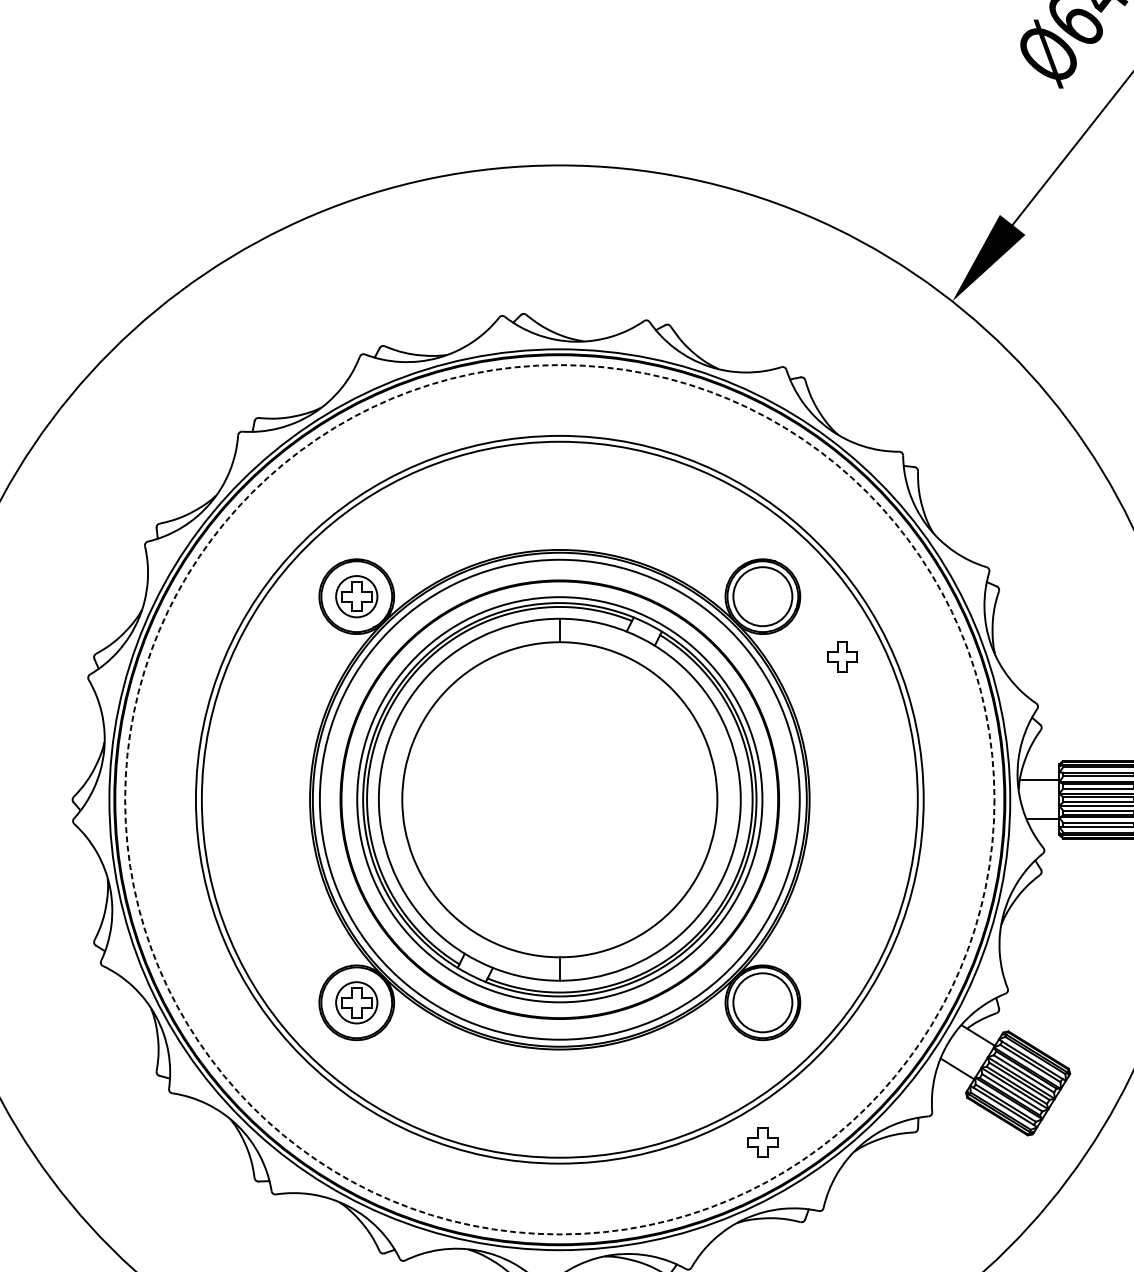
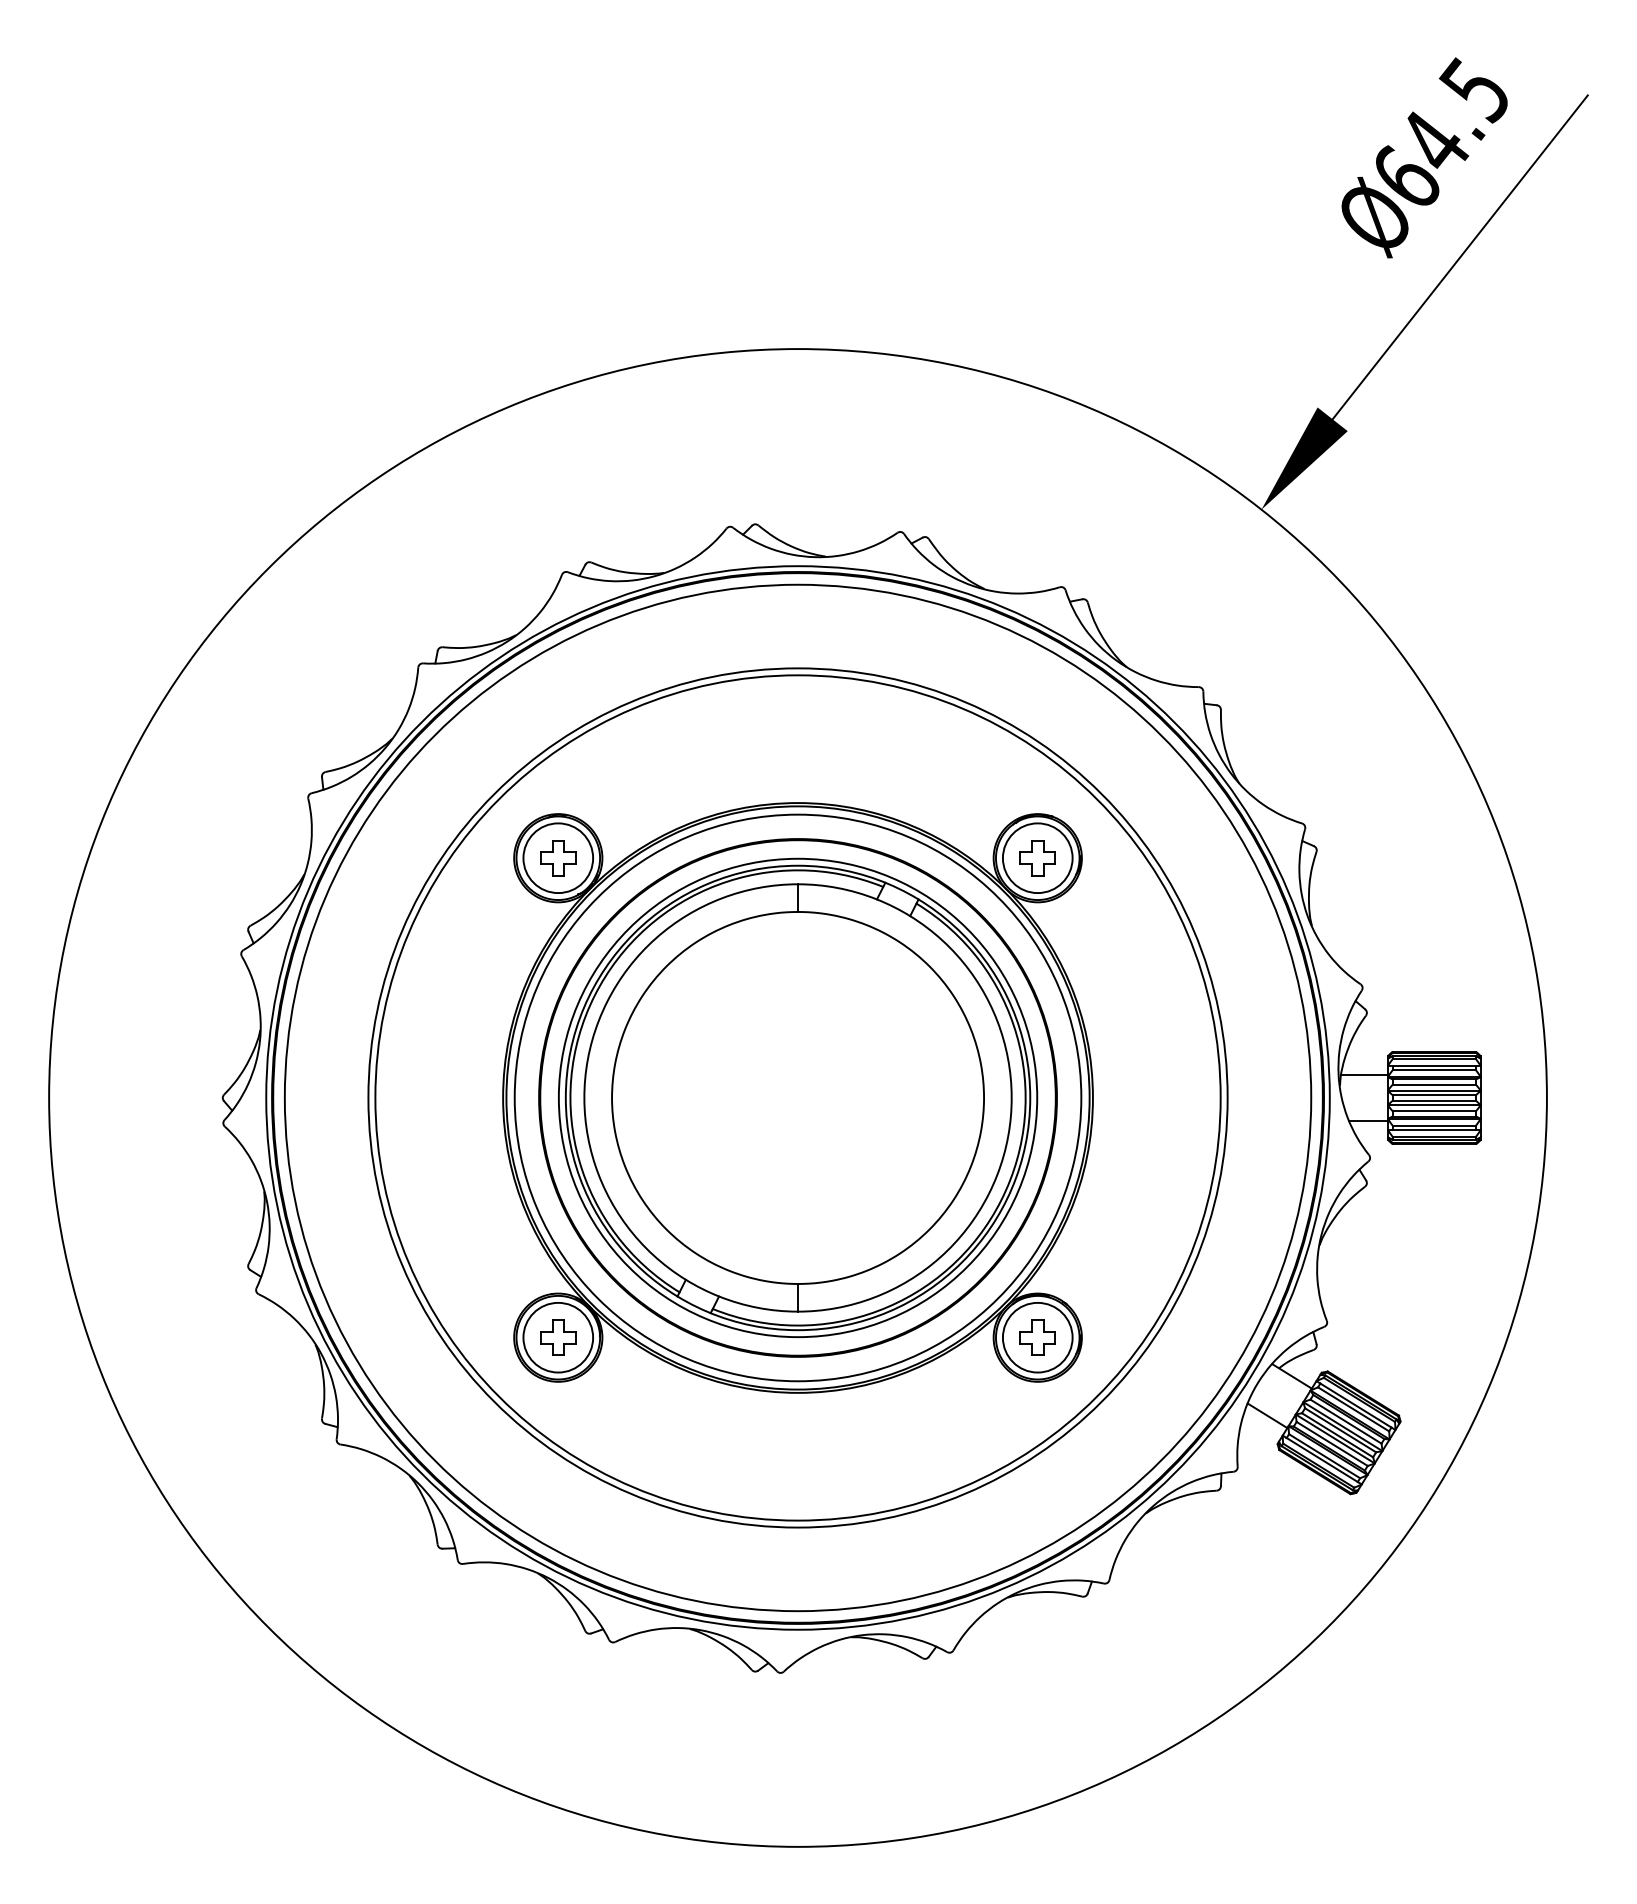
circle: (356, 596) -> (558, 858), size x1.43
part: (842, 657) -> (1037, 858), moved
circle: (559, 799) -> (797, 1097), dashed -> solid
circle: (356, 1002) -> (558, 1337), size x1.43
part: (762, 1142) -> (1037, 1337), moved

